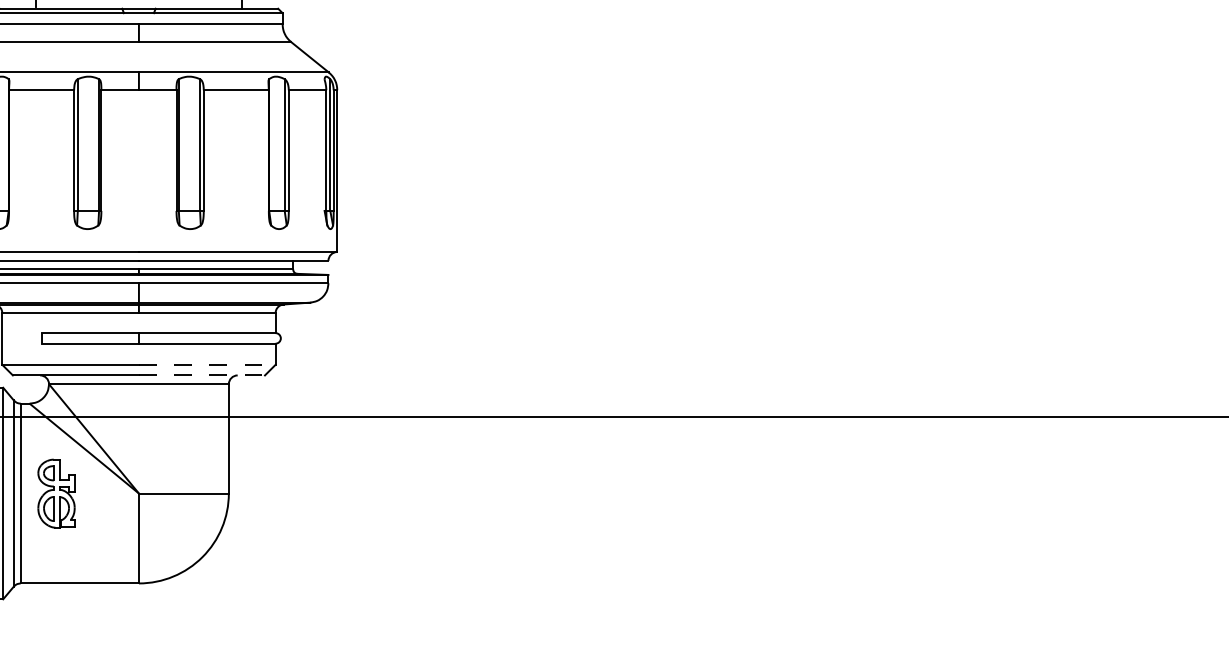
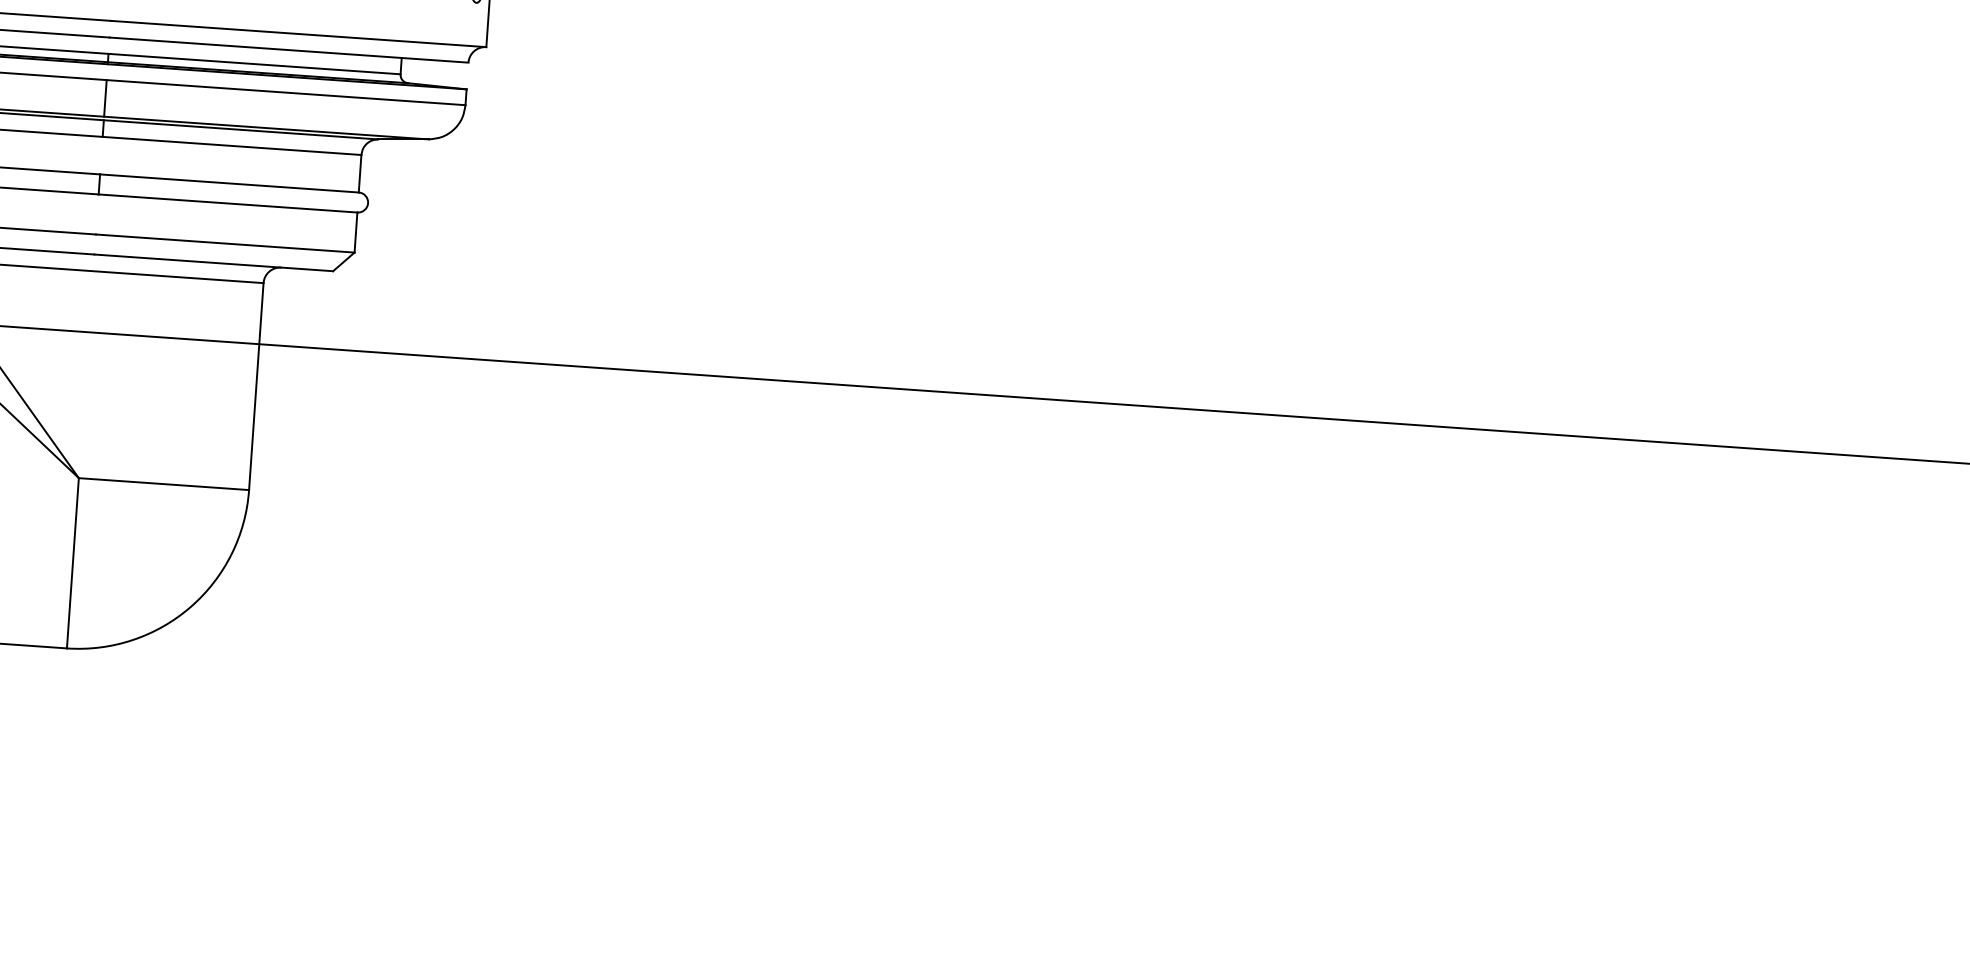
line: (207, 364) -> (225, 242), dashed -> solid
line: (202, 375) -> (214, 263), dashed -> solid

